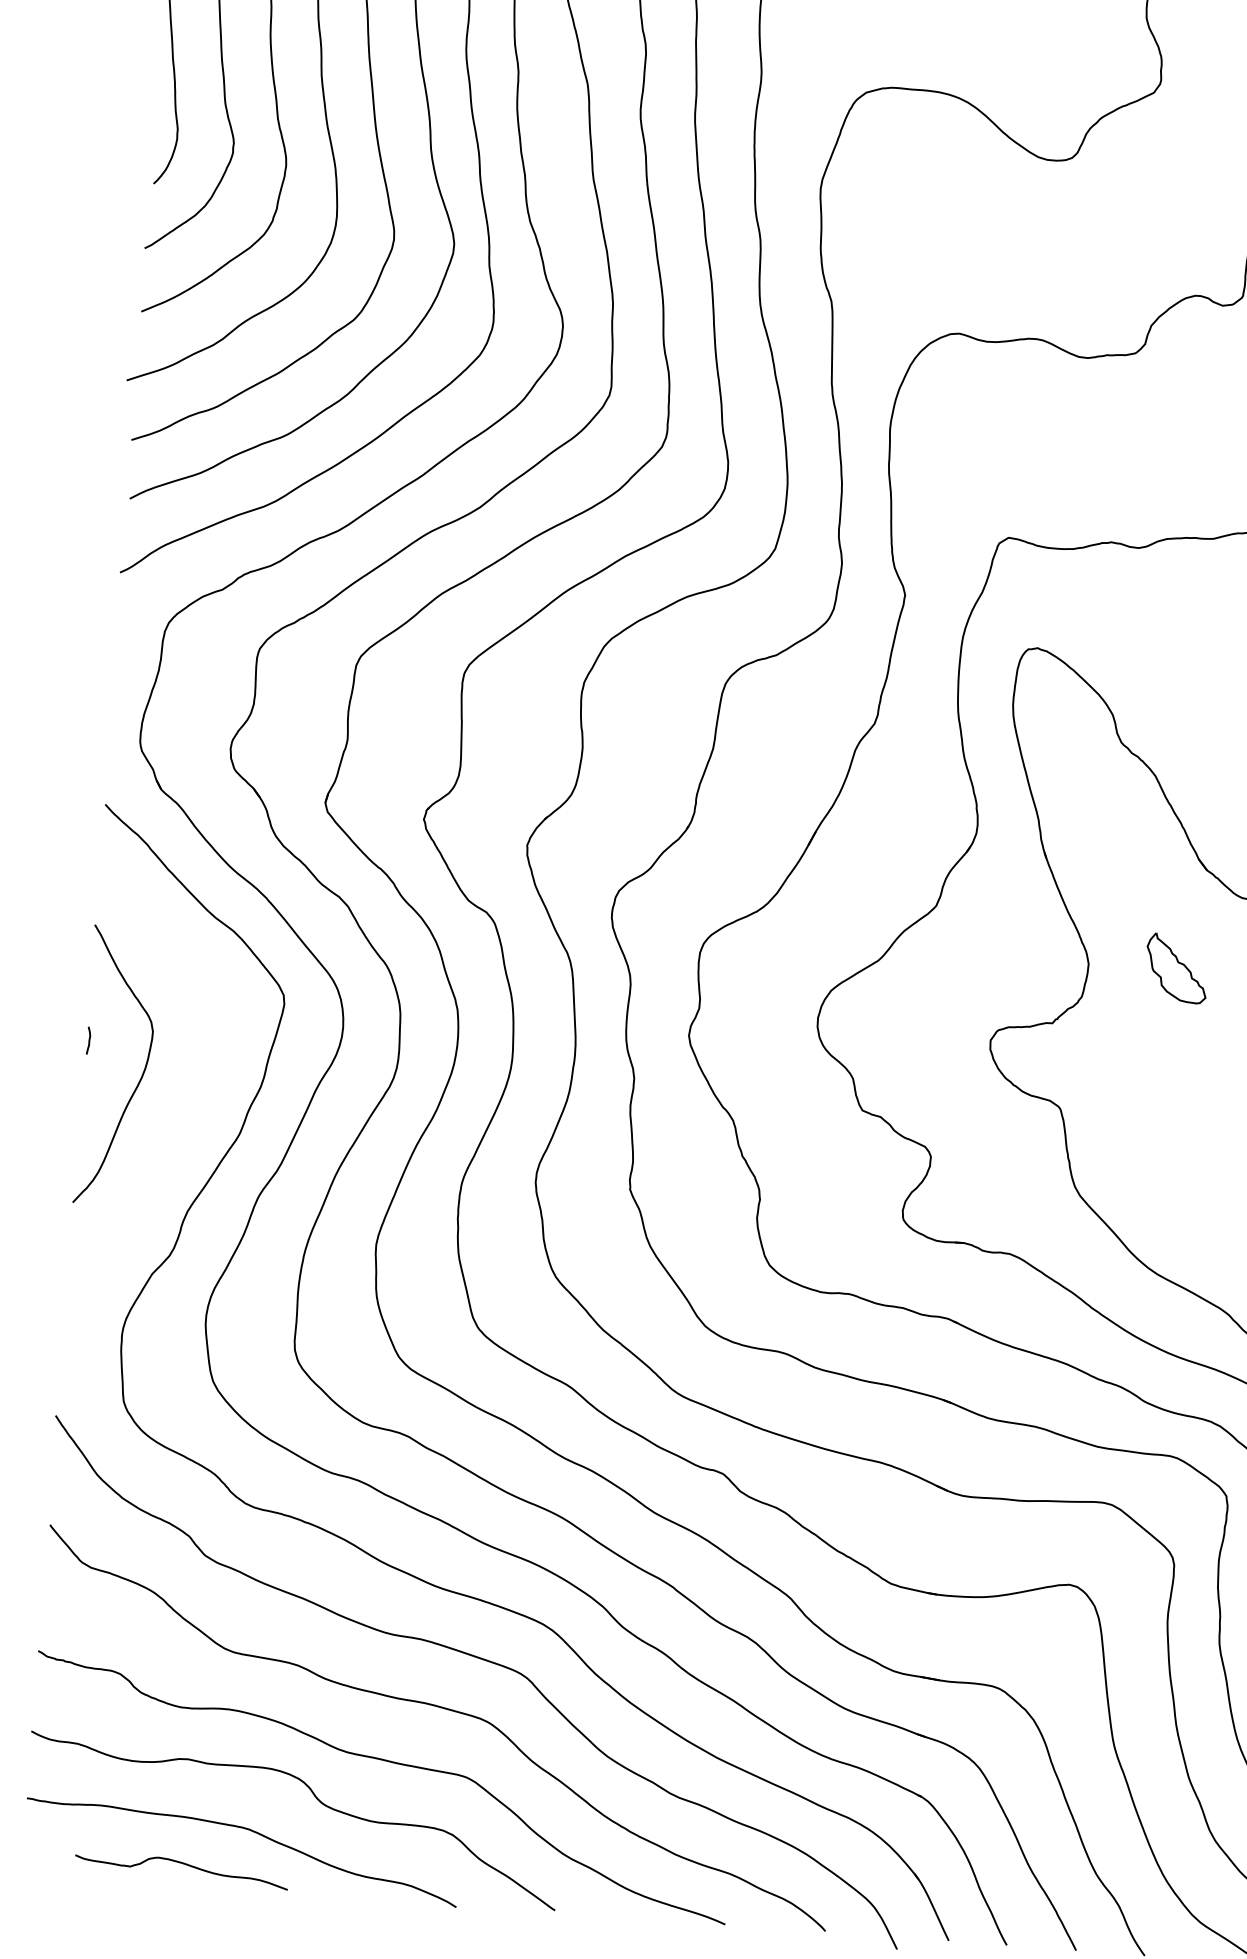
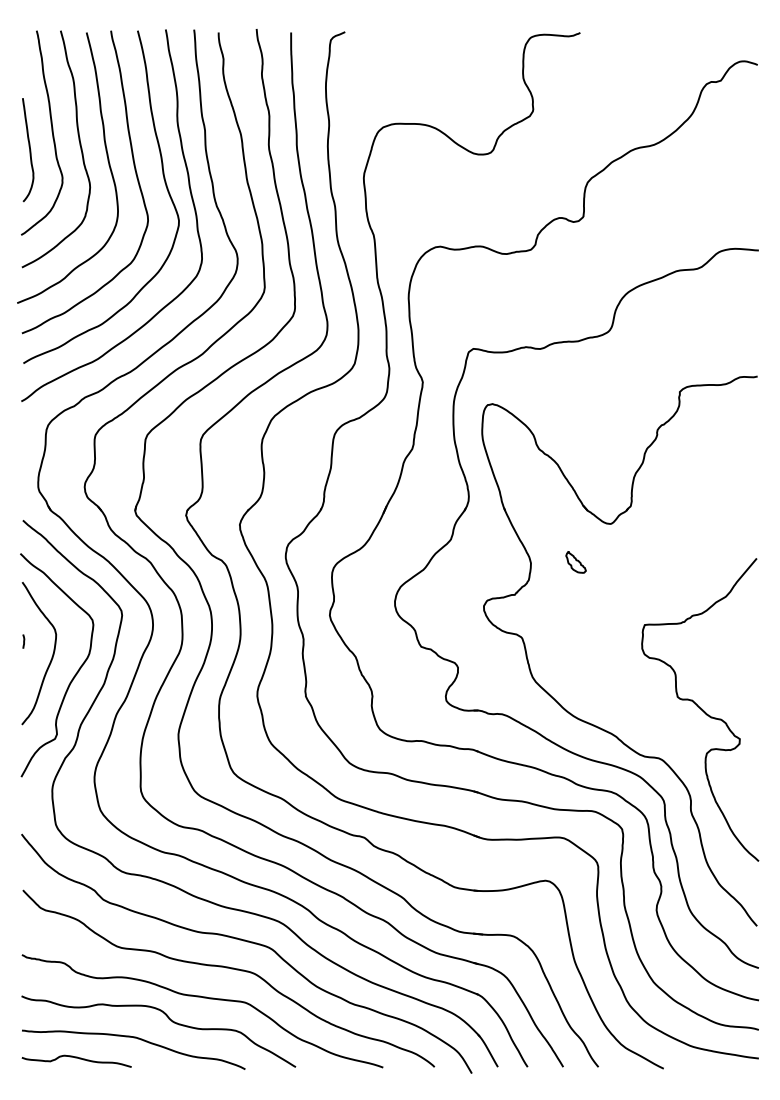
part: (1175, 969) -> (575, 562), size x0.62
curve: (180, 1116) -> (73, 676), added
curve: (181, 1864) -> (76, 1058), moved

